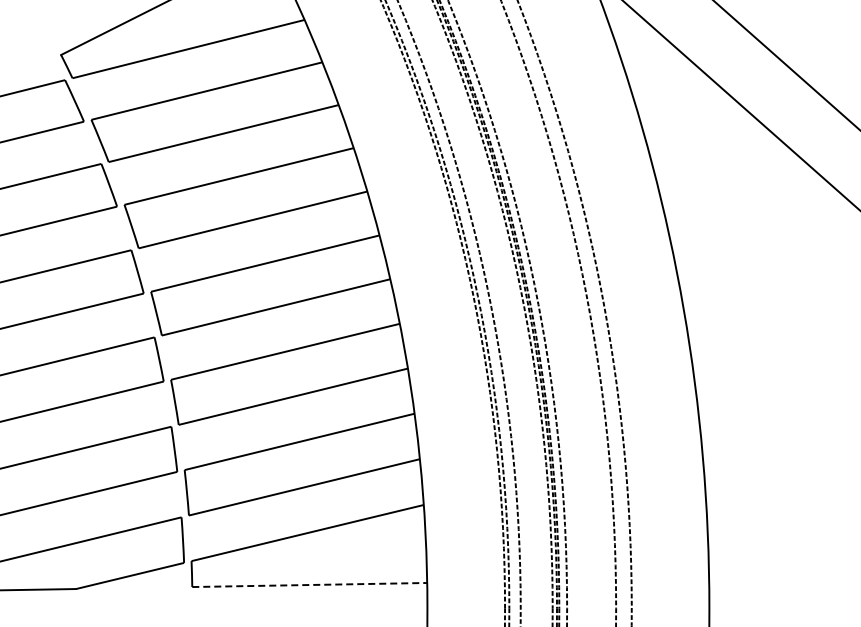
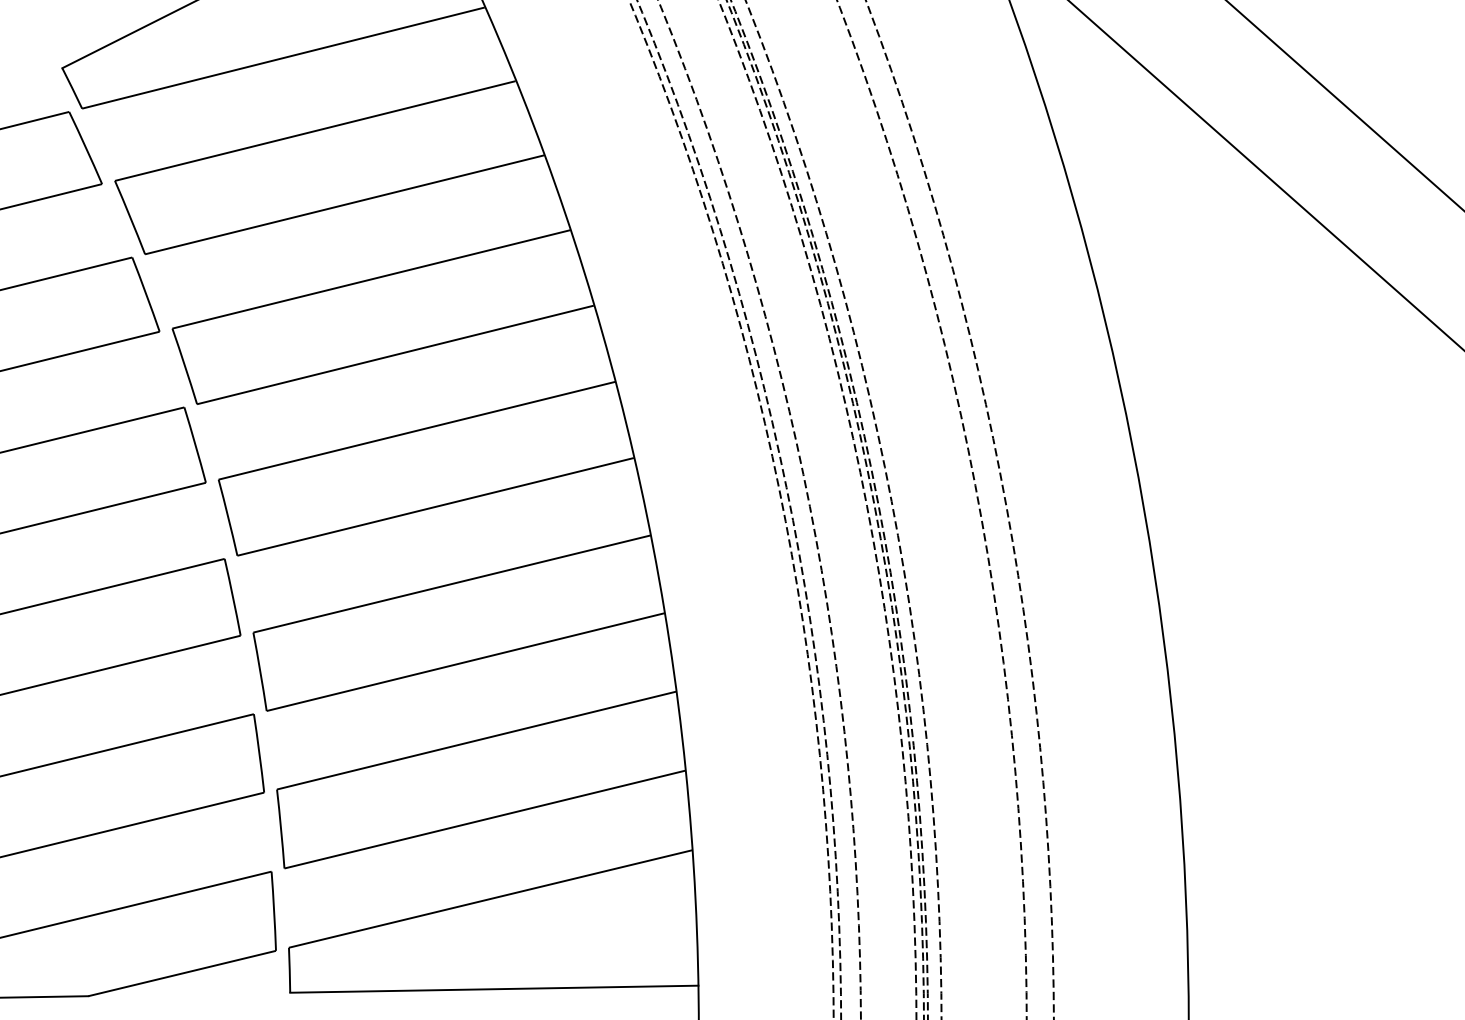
line: (310, 585) -> (495, 990), dashed -> solid

